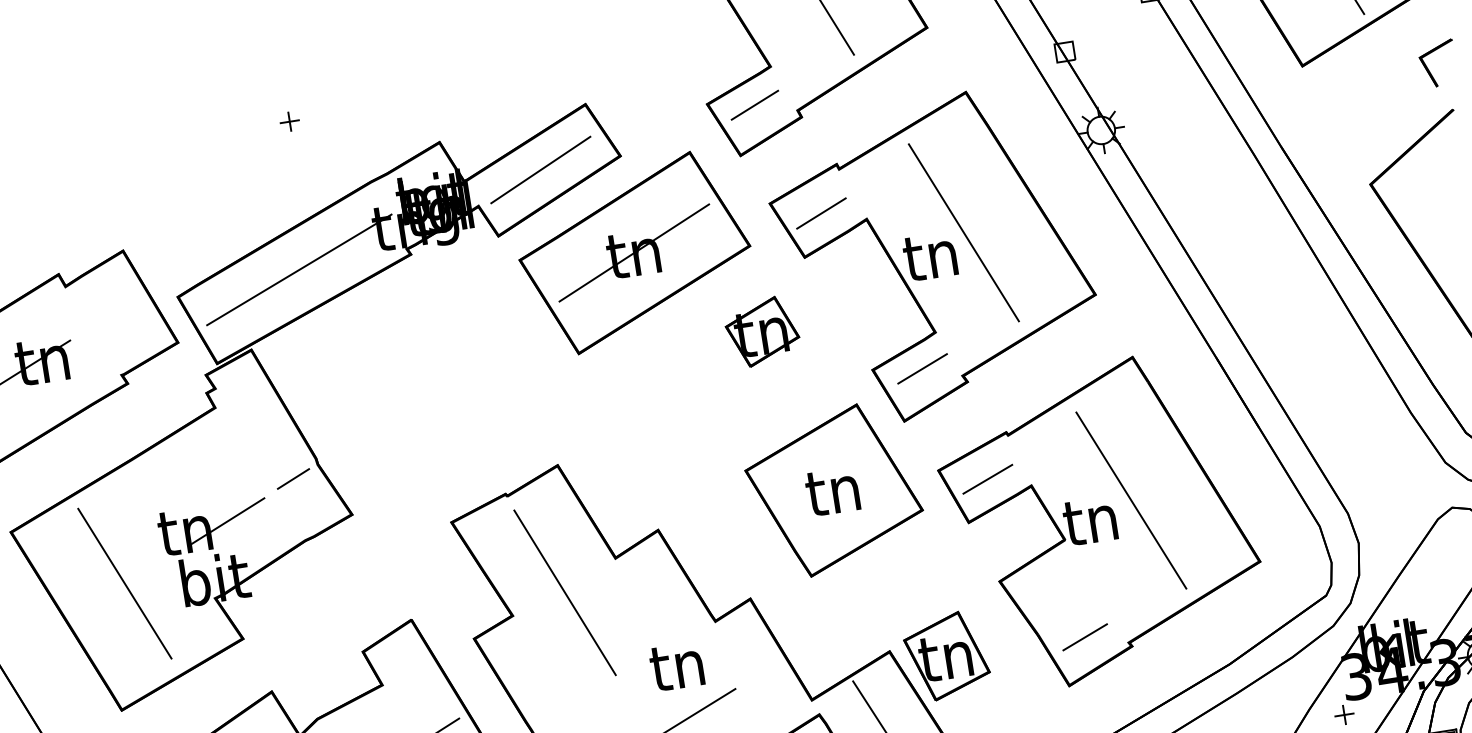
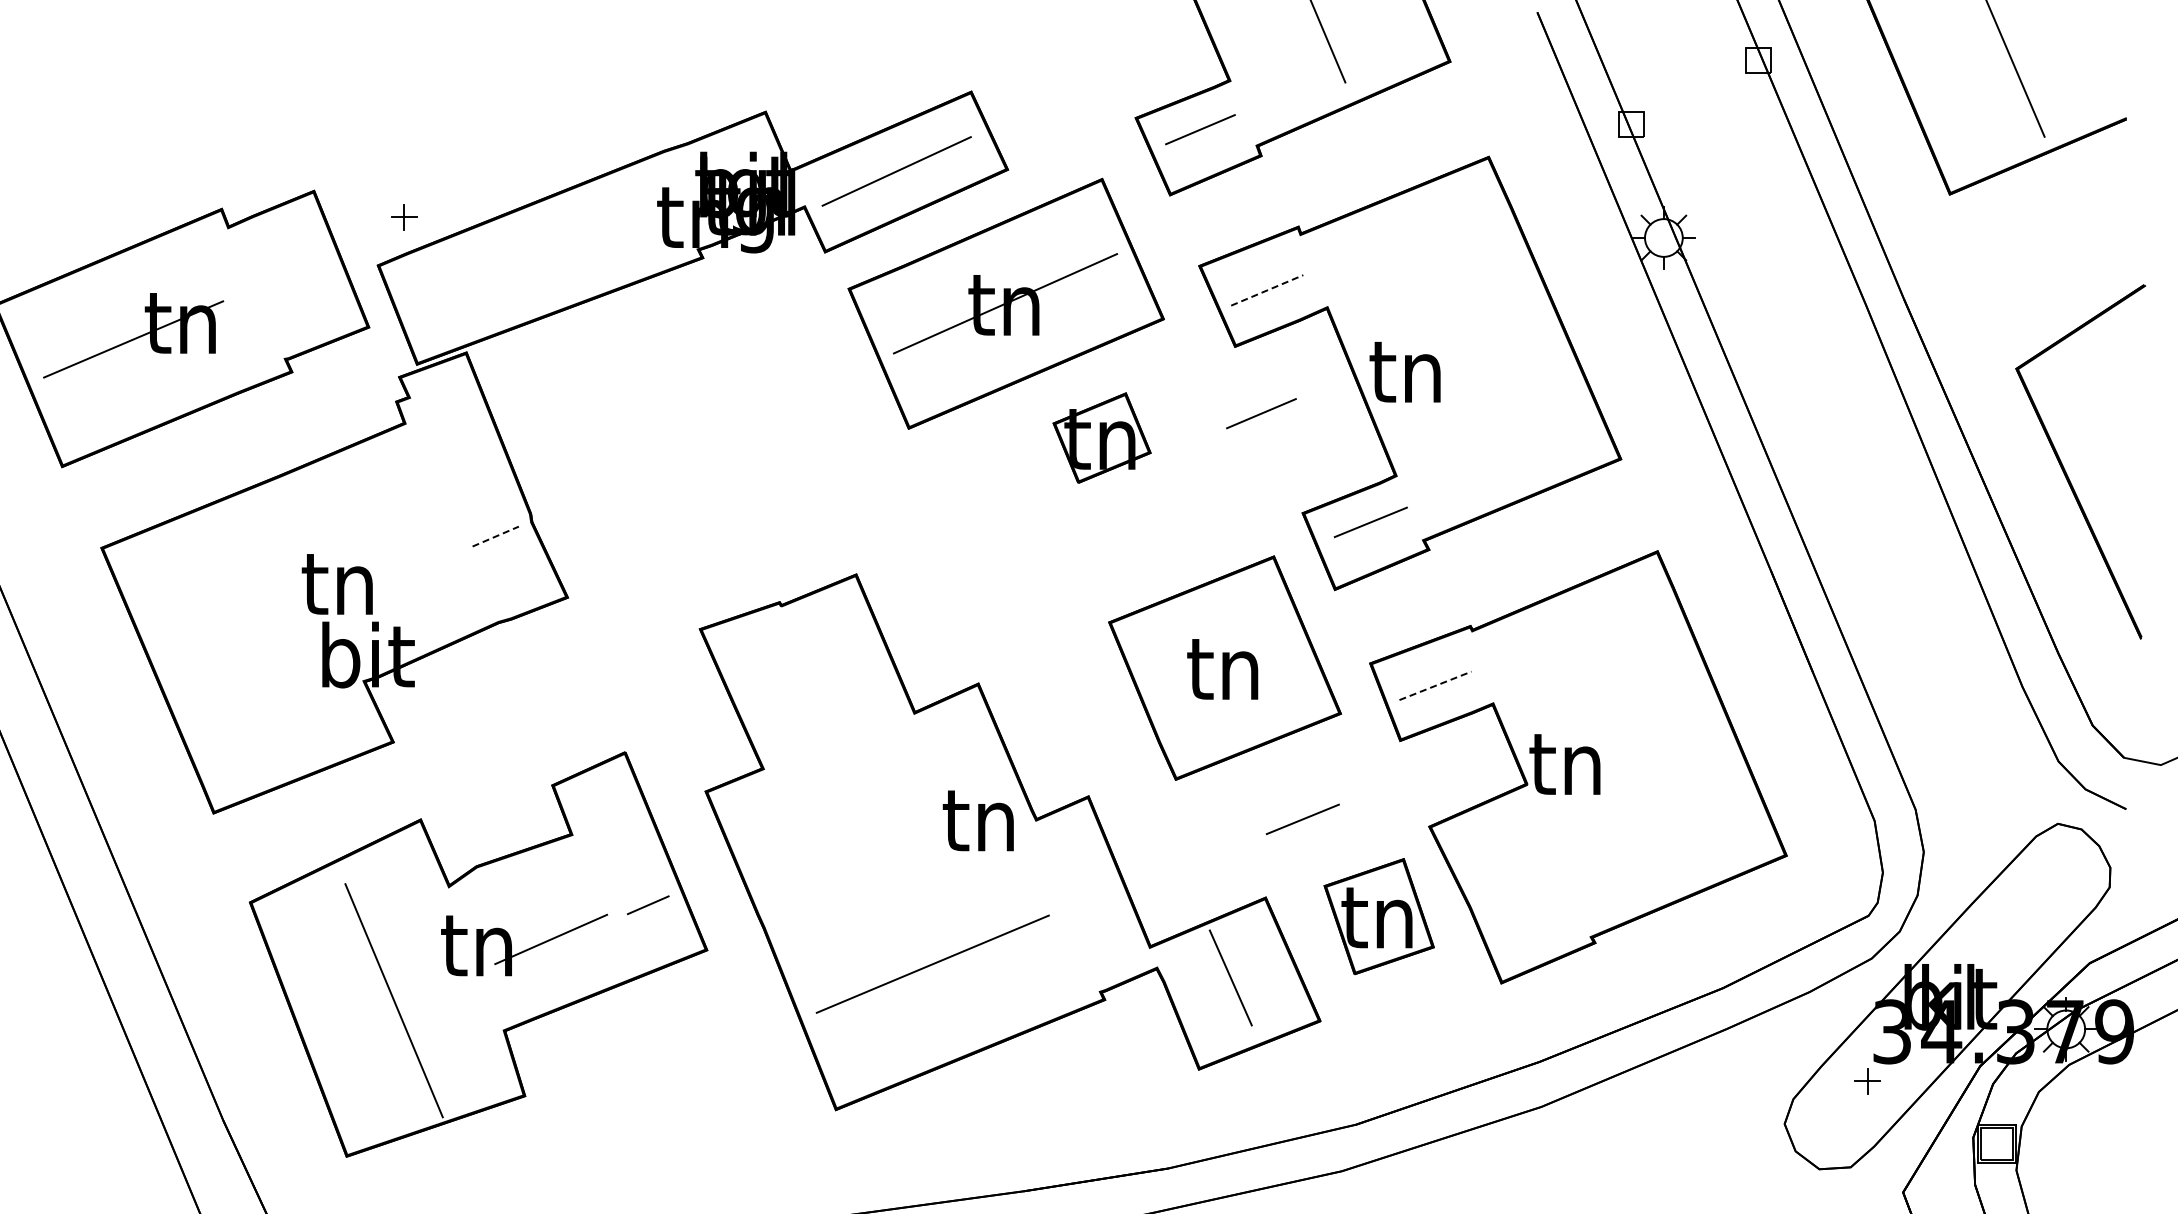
part: (1428, 67) -> (2119, 223), removed
part: (289, 121) -> (404, 217), moved
line: (821, 213) -> (1267, 290), solid -> dashed
line: (963, 232) -> (1455, 346), removed
line: (299, 269) -> (548, 254), removed
line: (831, 302) -> (1261, 413), added
part: (762, 331) -> (1101, 437), moved
line: (294, 478) -> (496, 536), solid -> dashed
line: (987, 479) -> (1435, 685), solid -> dashed
line: (1130, 500) -> (1624, 745), removed
line: (226, 521) -> (396, 580), removed
line: (125, 583) -> (245, 641), removed
line: (907, 590) -> (1302, 819), added
line: (564, 592) -> (838, 748), removed
line: (1085, 637) -> (1533, 920), removed
part: (946, 656) -> (1378, 916), moved
text: (676, 666) -> (977, 820), moved

